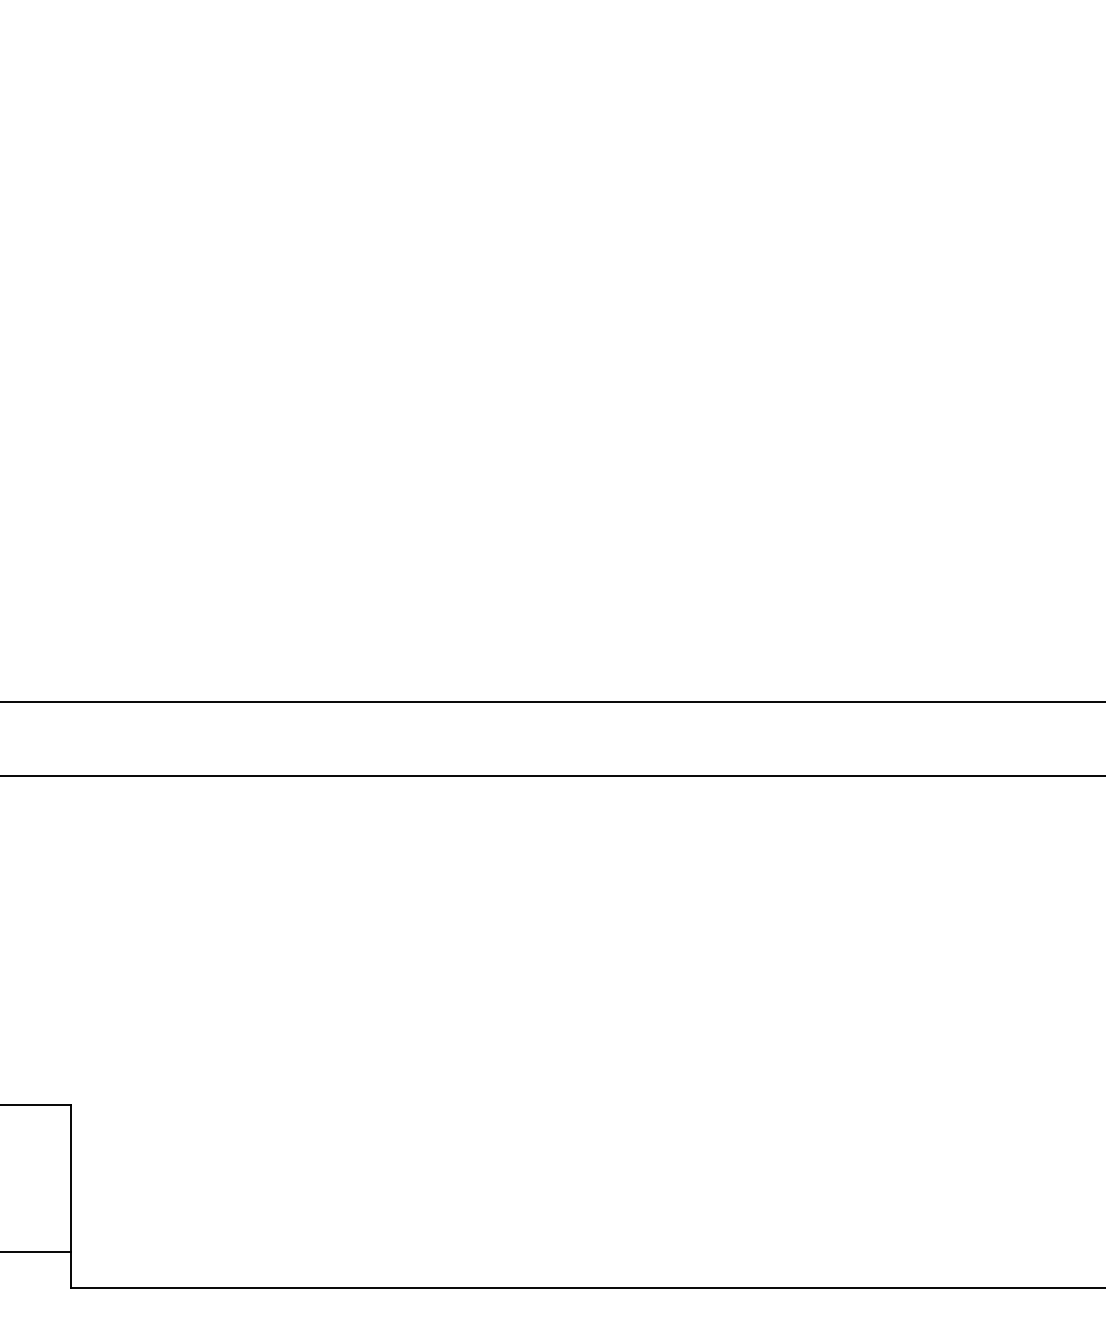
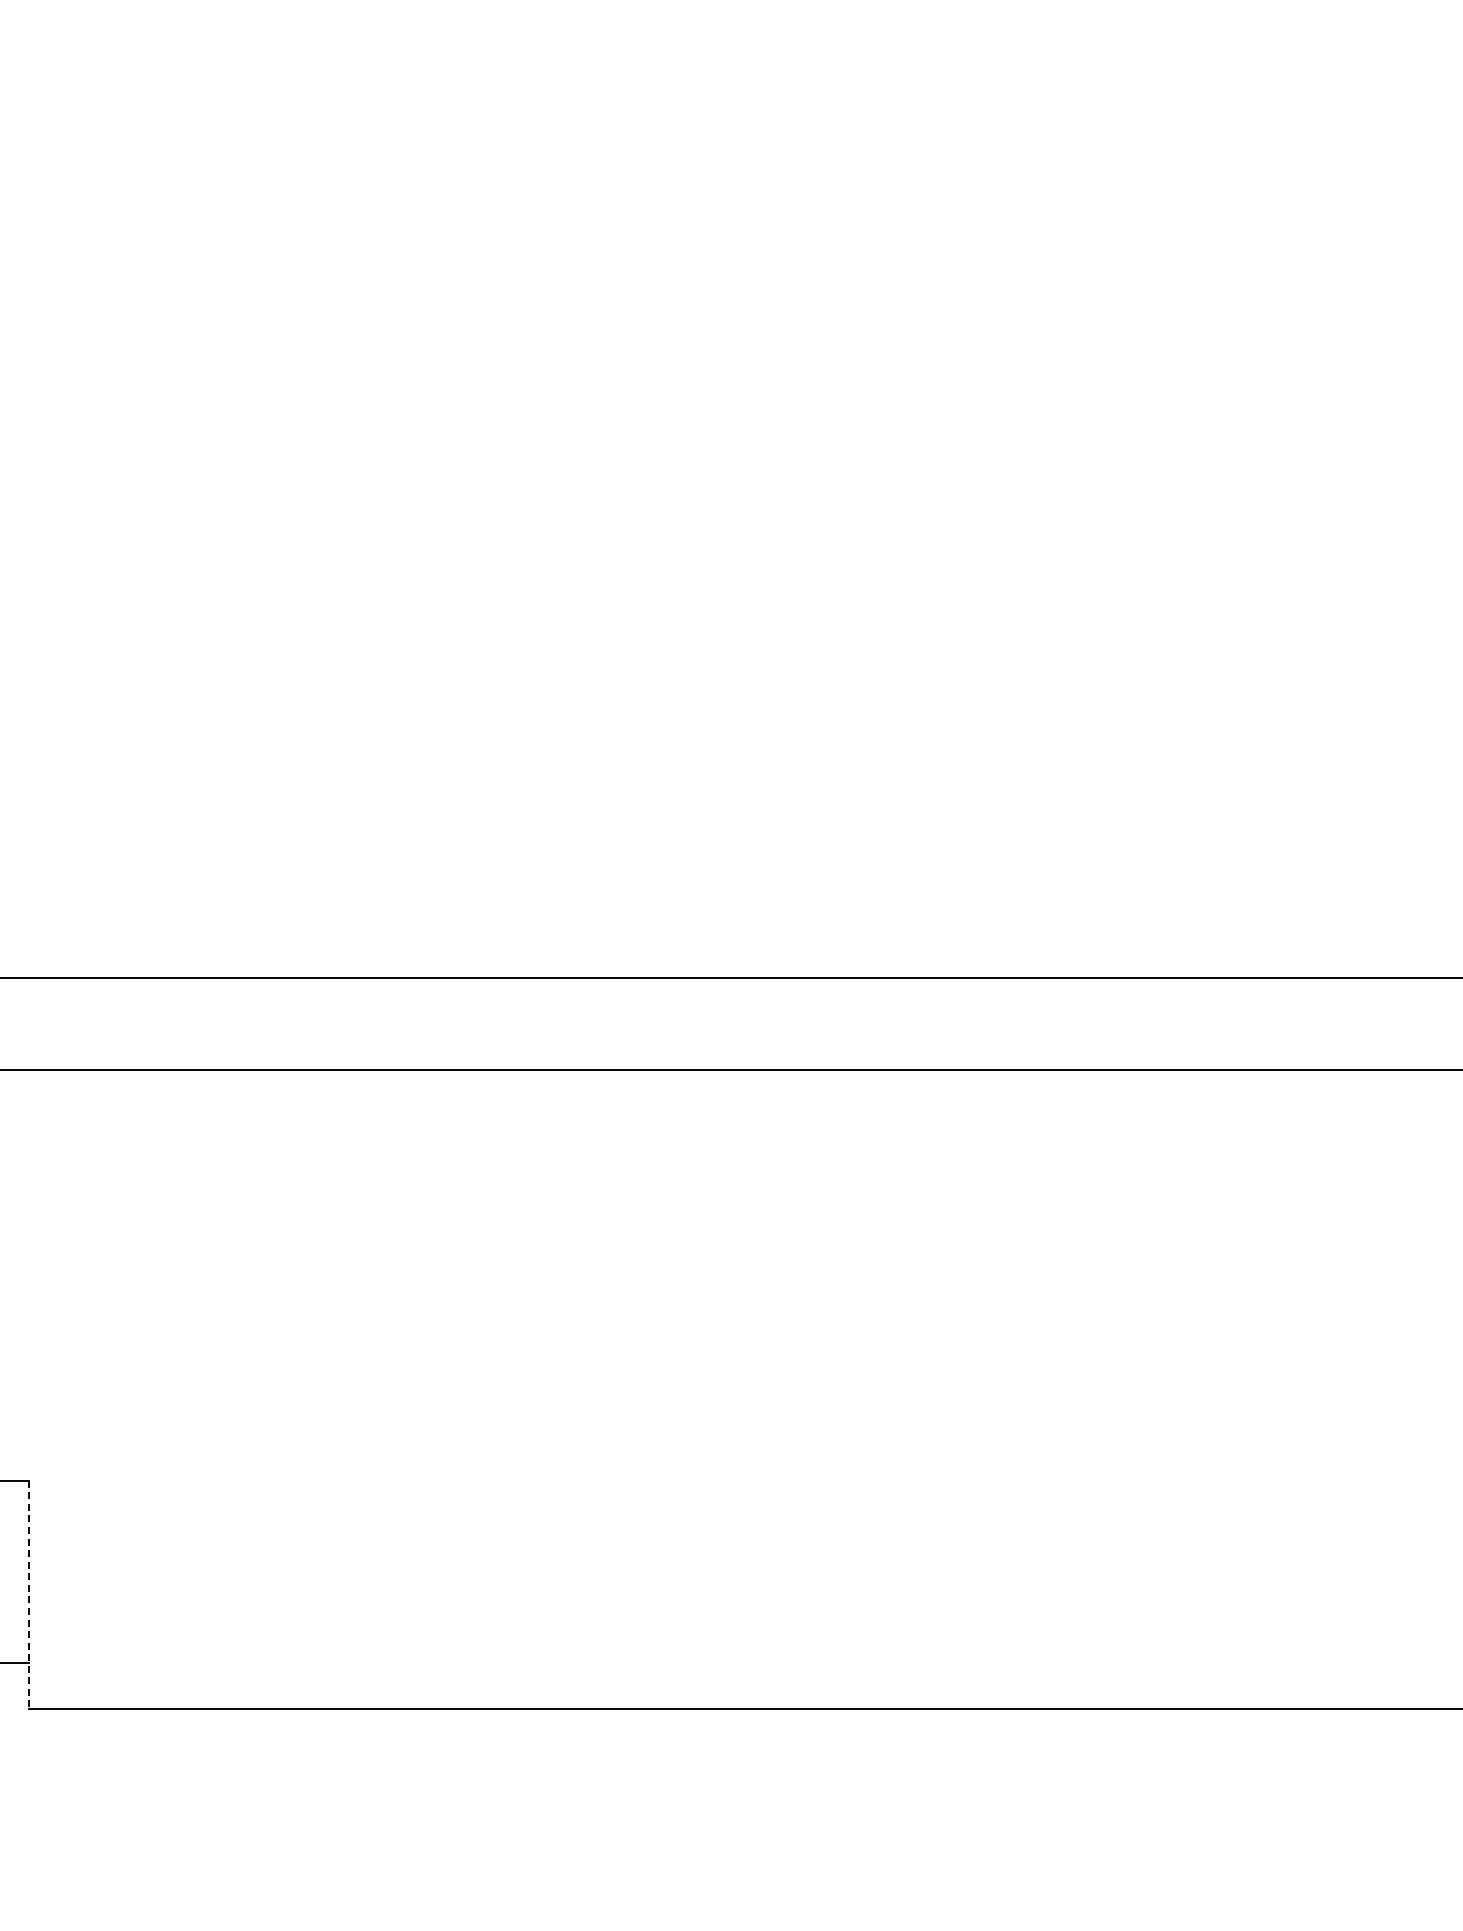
line: (70, 1197) -> (28, 1595), solid -> dashed

